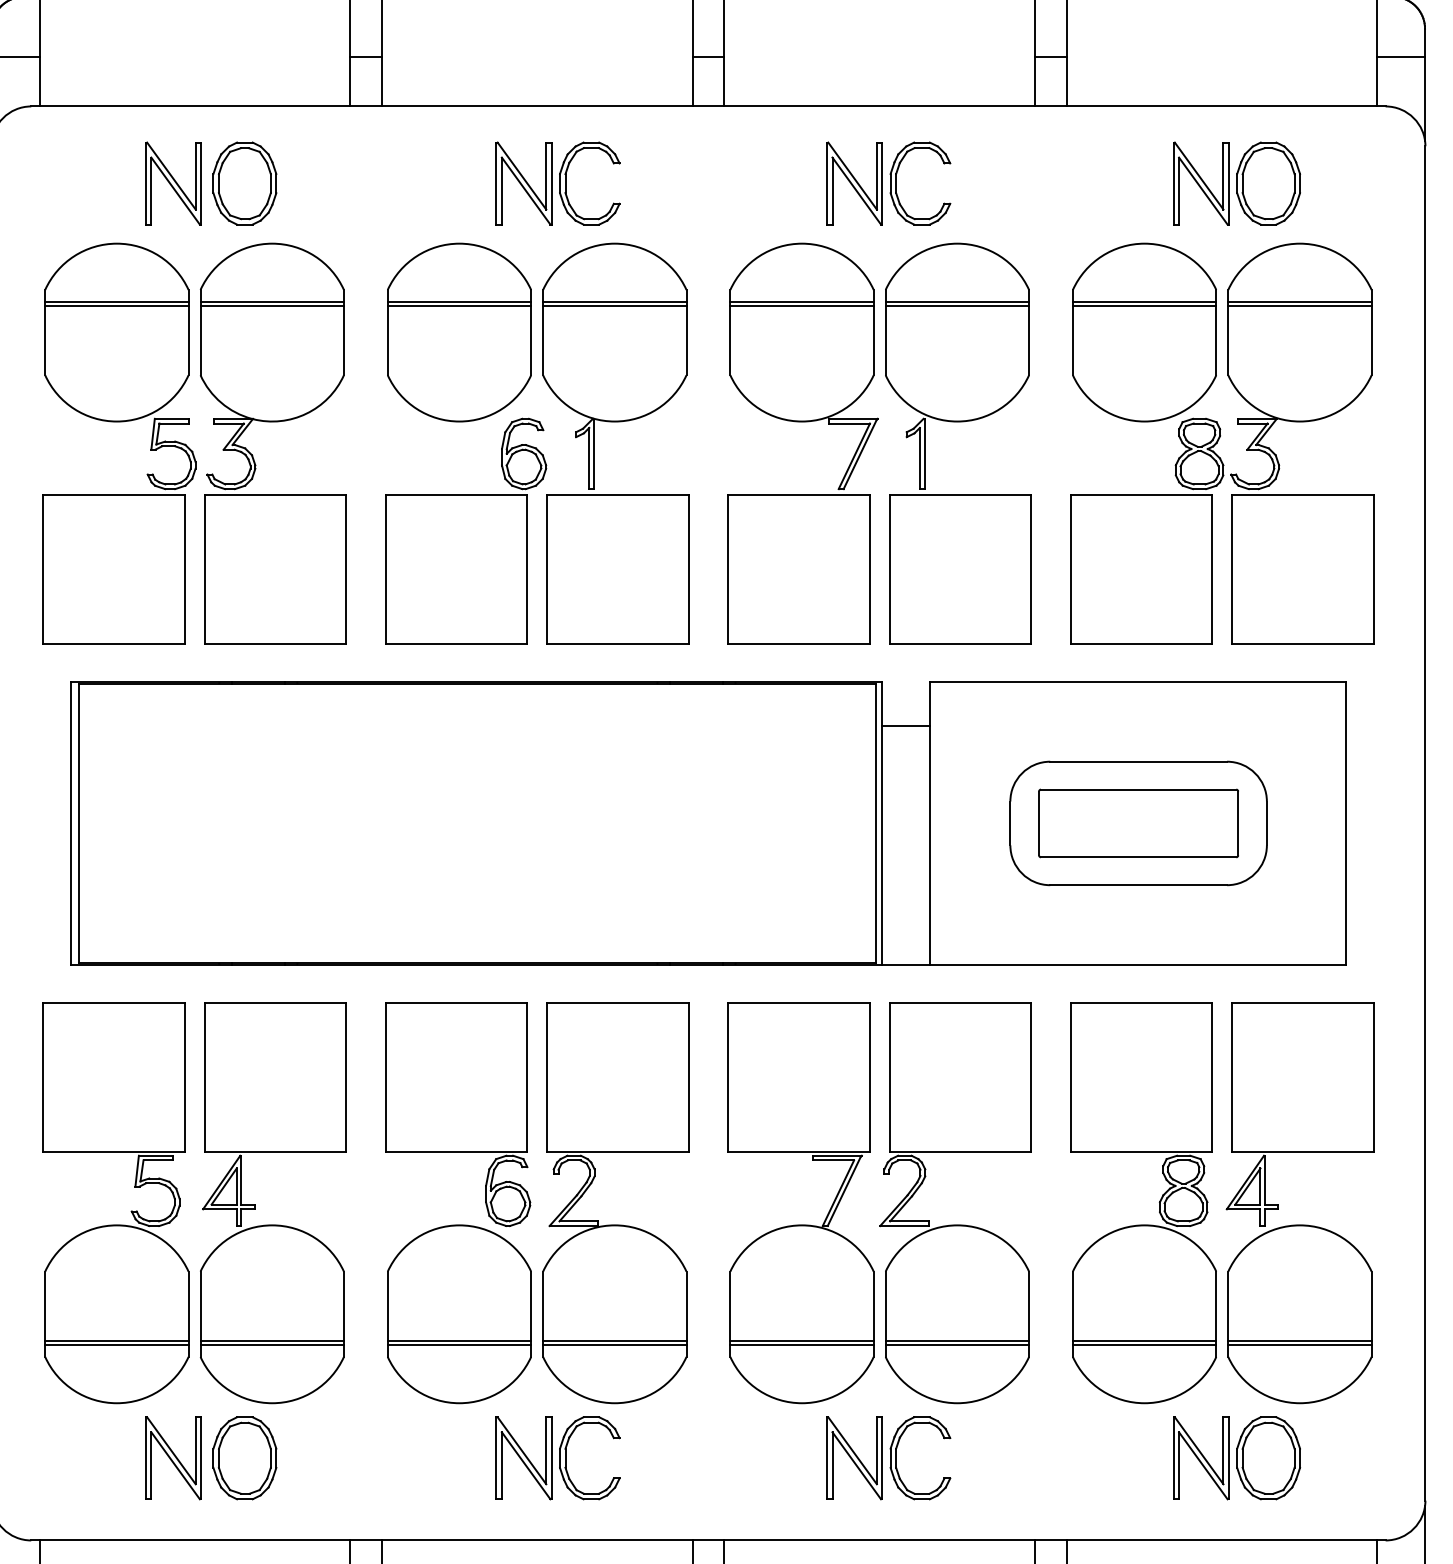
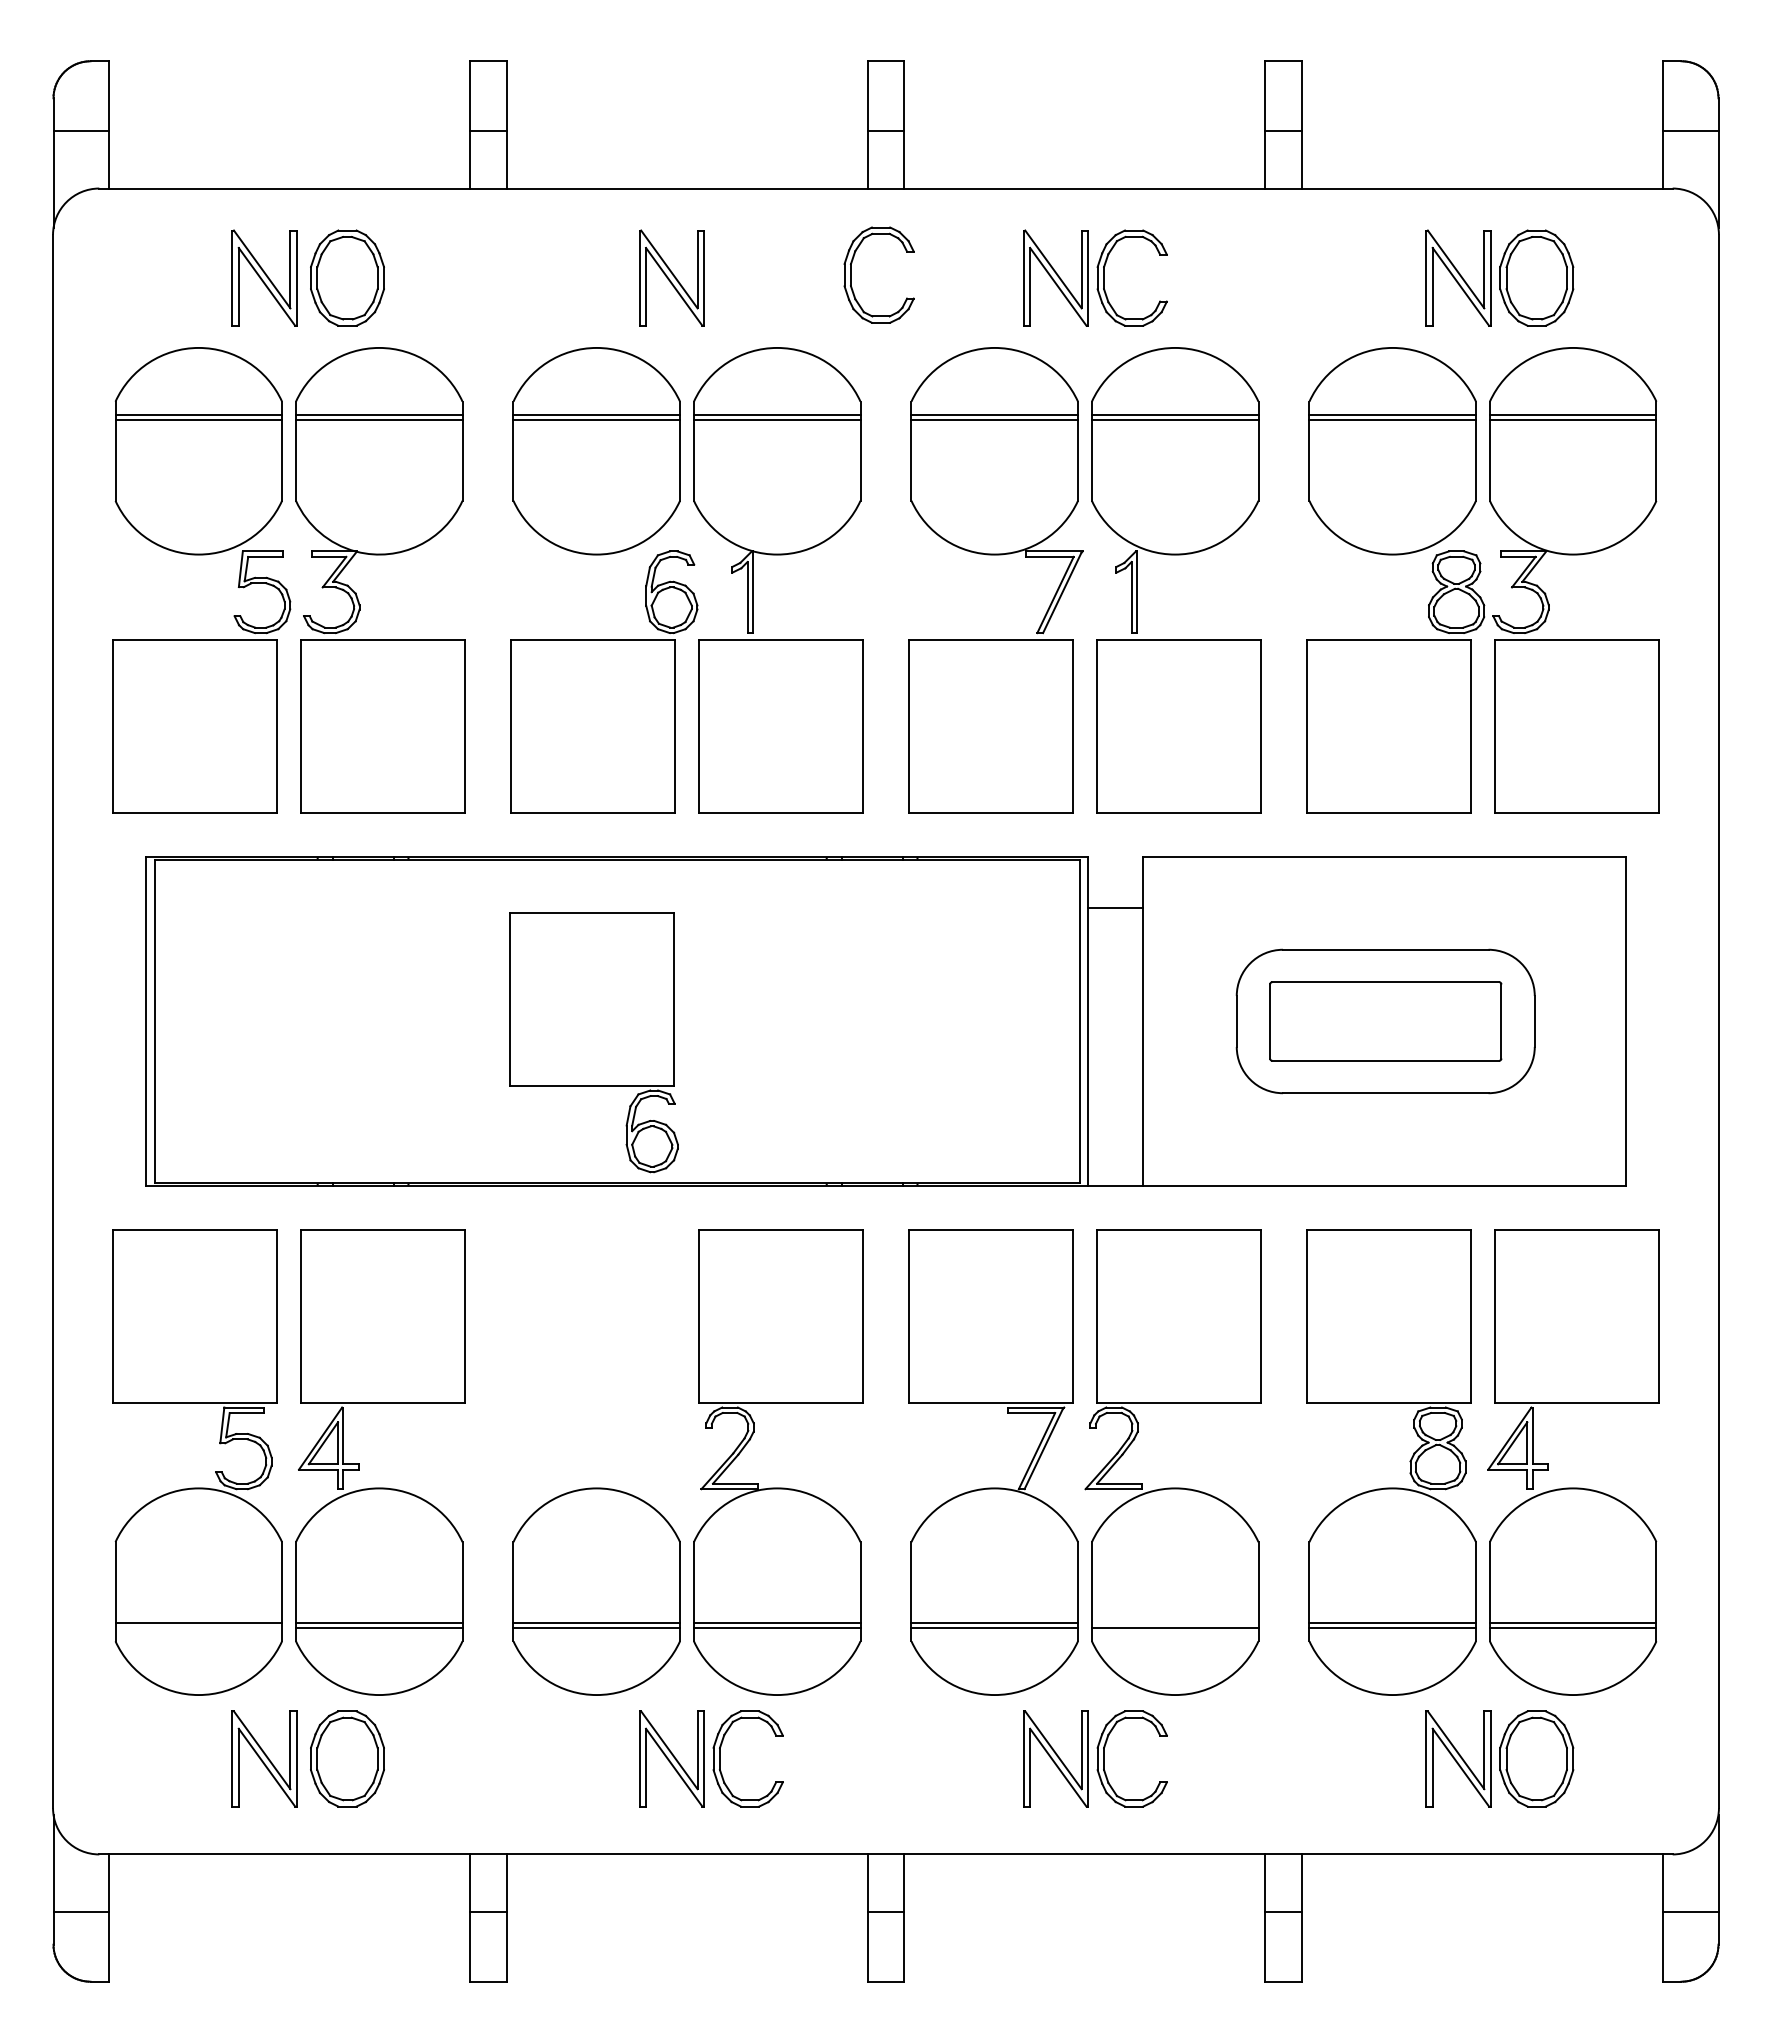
part: (565, 183) -> (851, 274), moved
part: (457, 1114) -> (593, 1042), moved
line: (956, 1341) -> (1174, 1623), removed
line: (116, 1345) -> (198, 1627), removed

